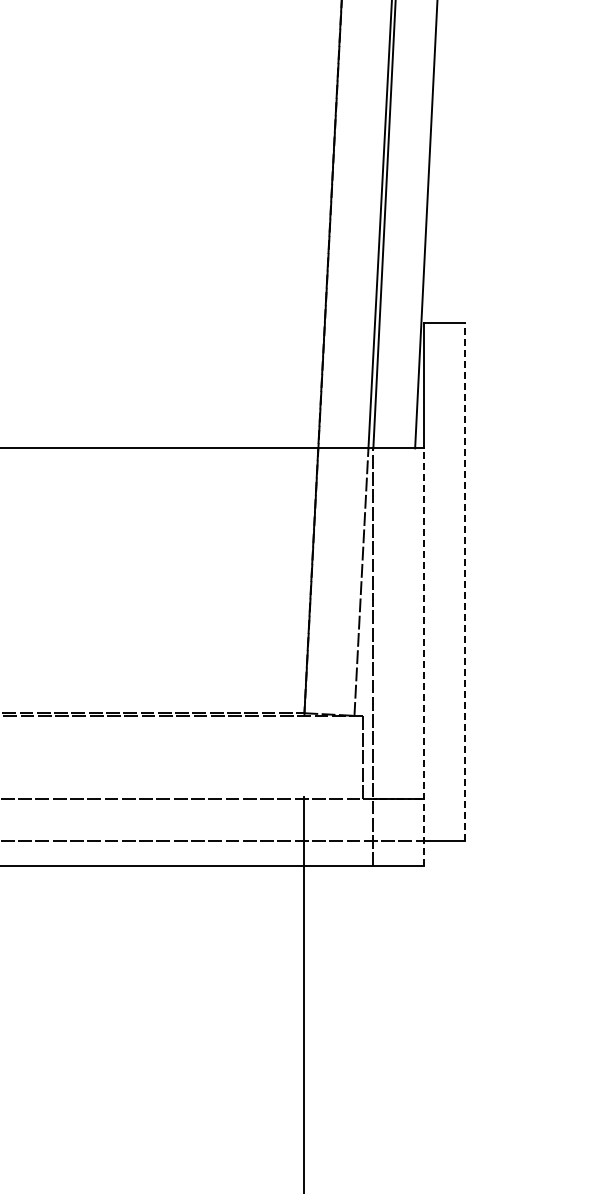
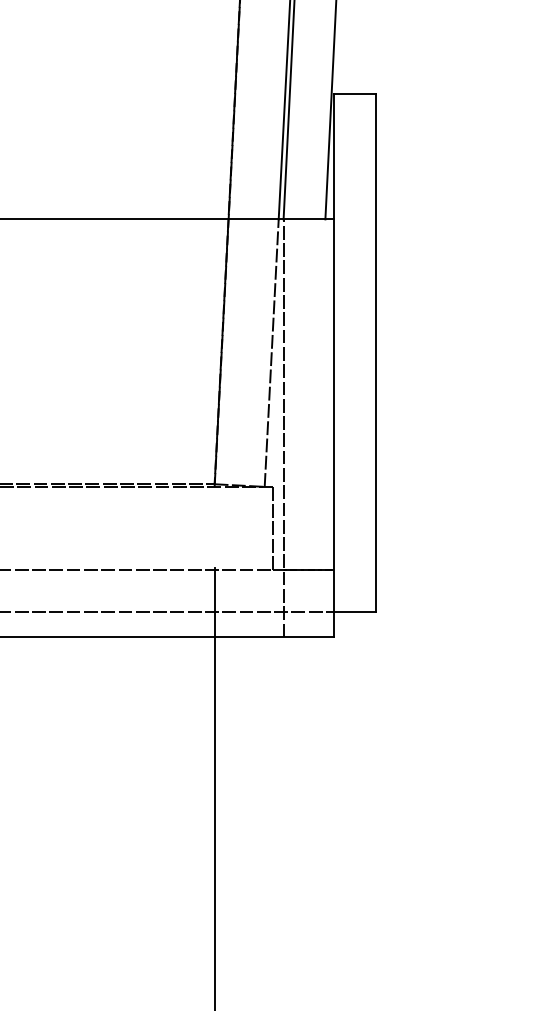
line: (465, 581) -> (375, 352), dashed -> solid
line: (423, 657) -> (333, 428), dashed -> solid

